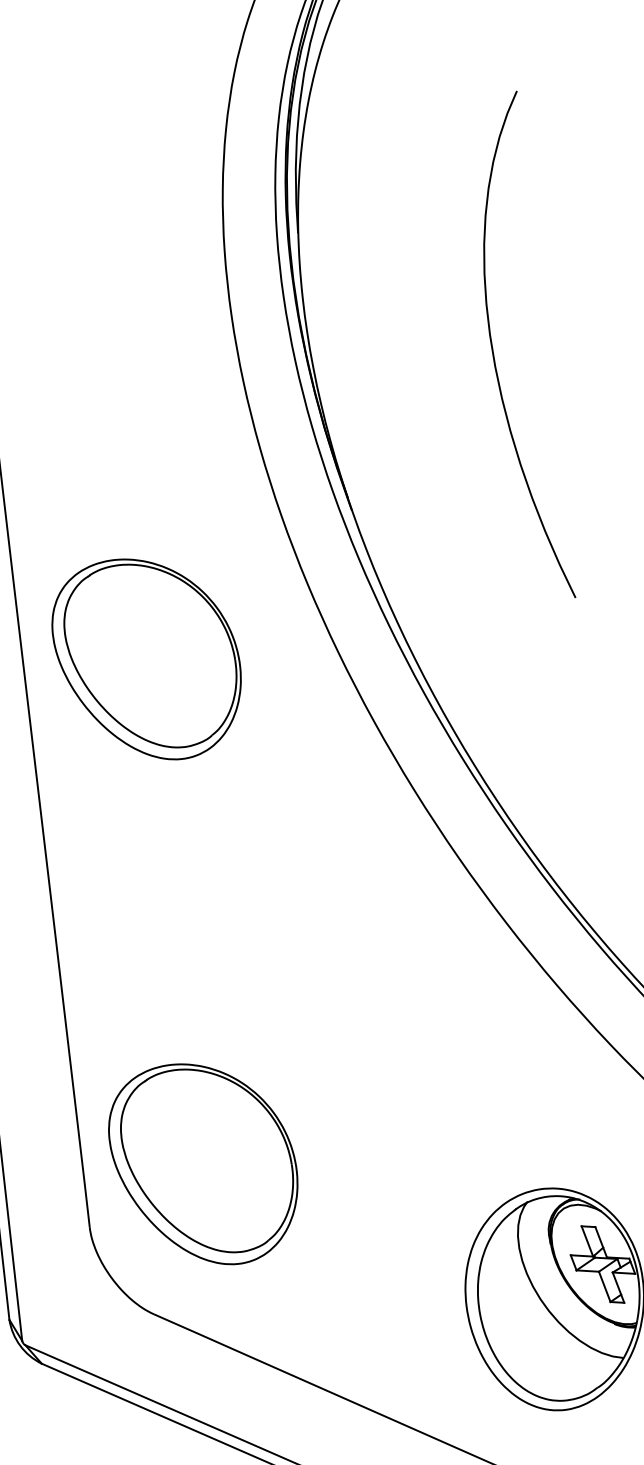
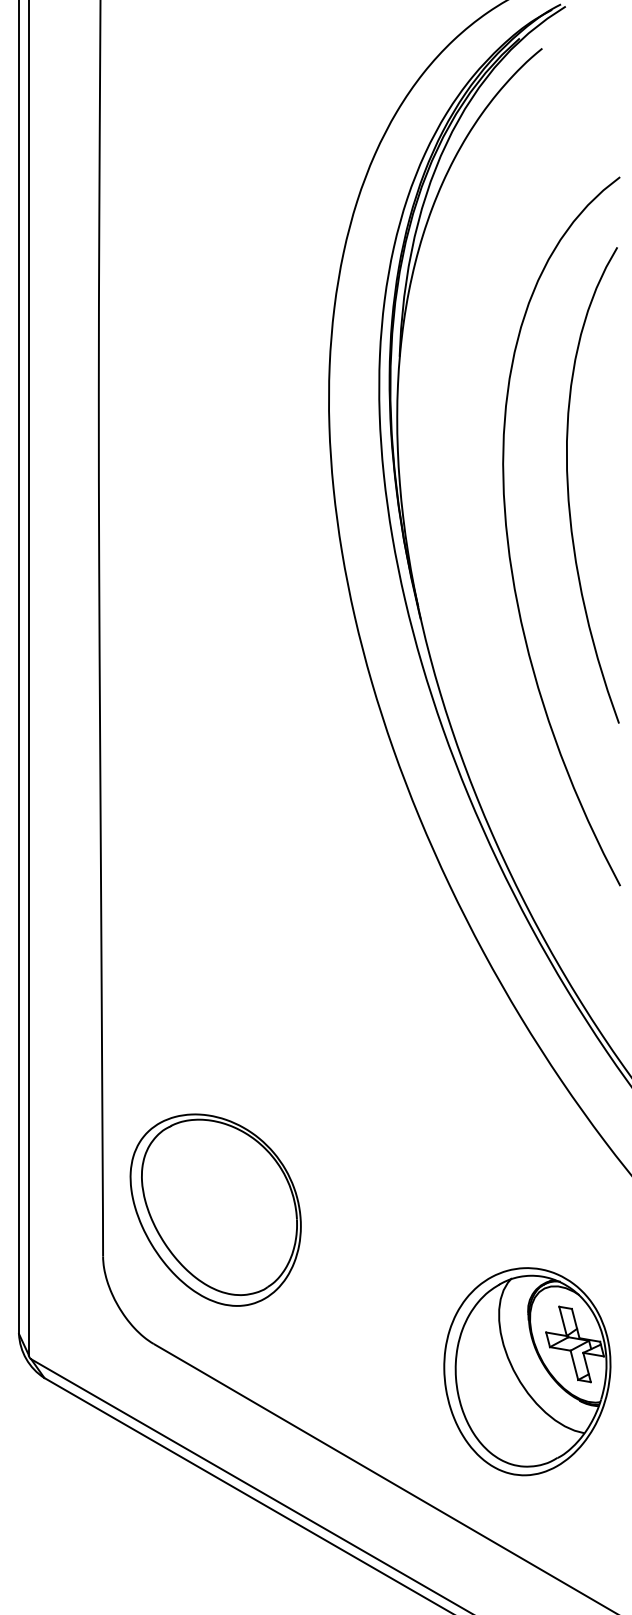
curve: (435, 410) -> (508, 535), added
part: (147, 658) -> (215, 735), removed

